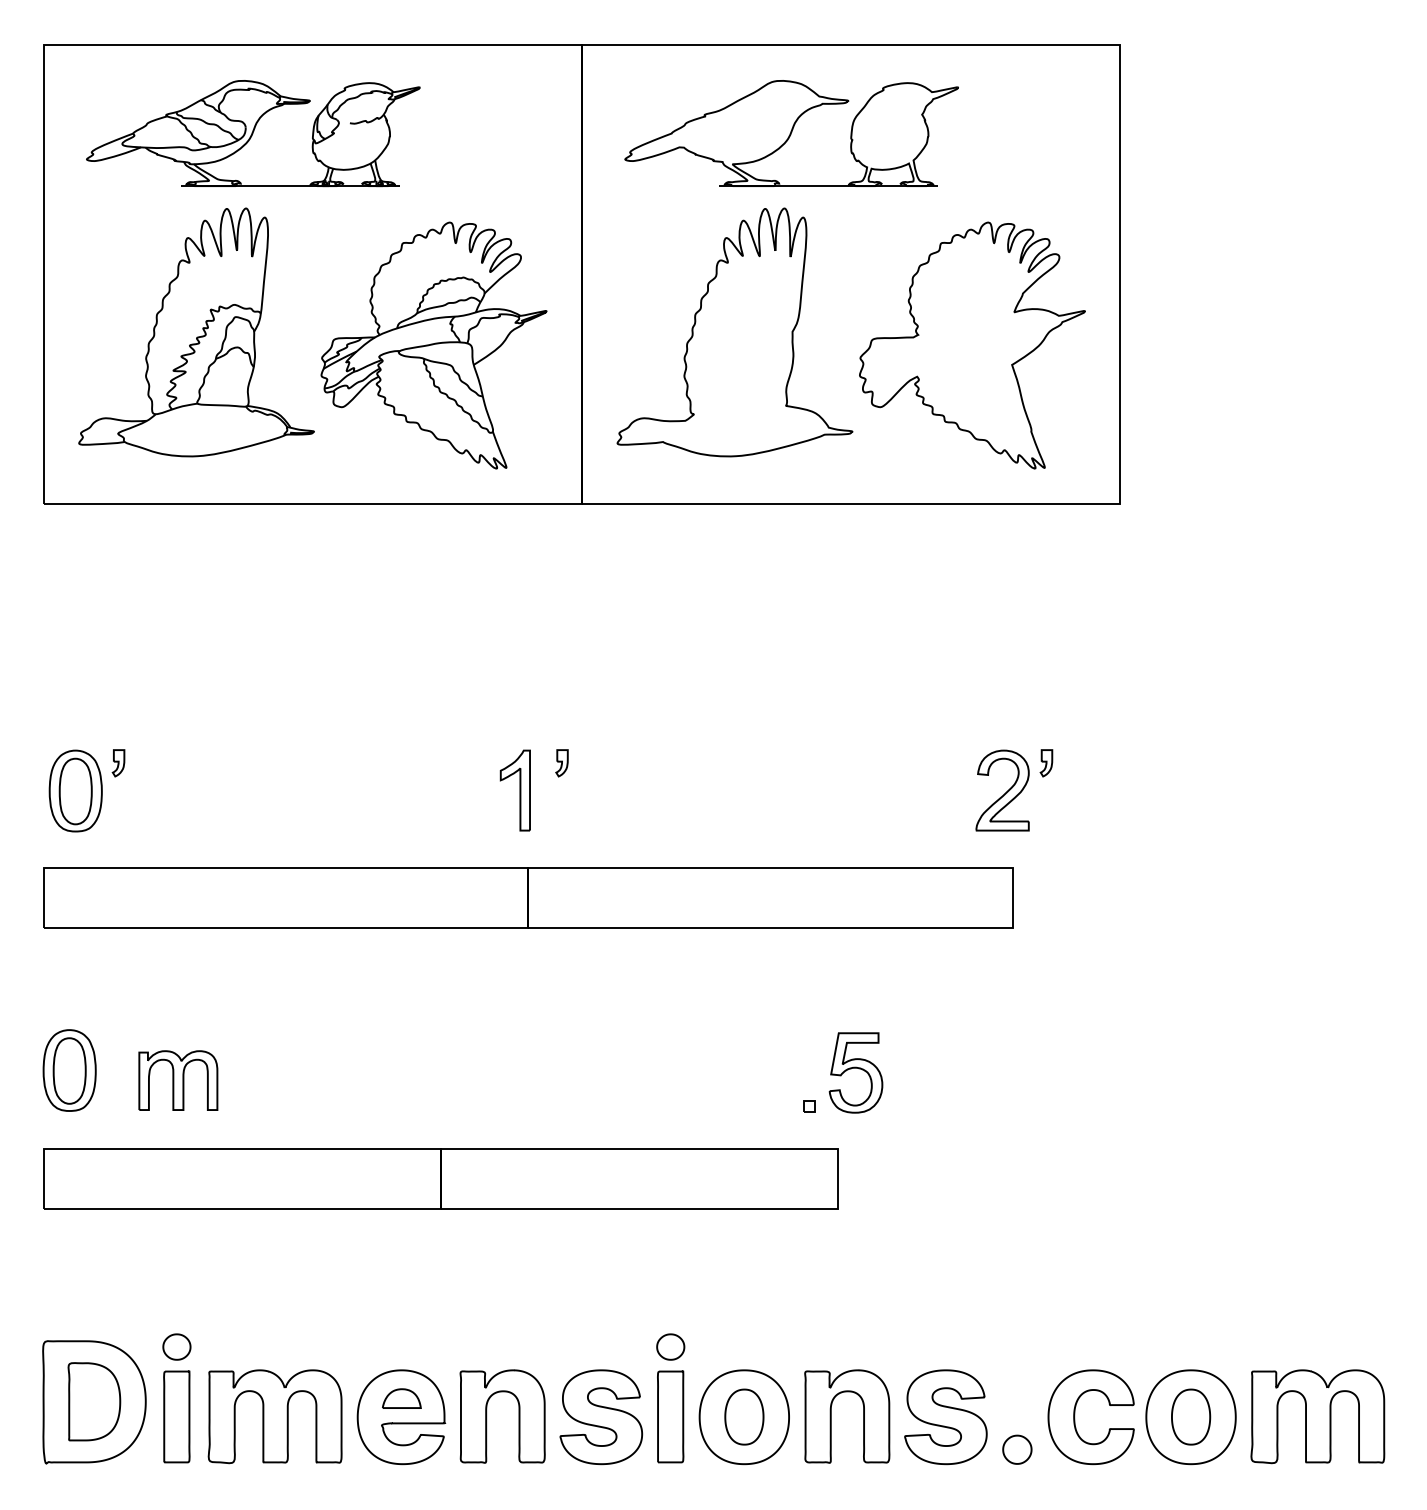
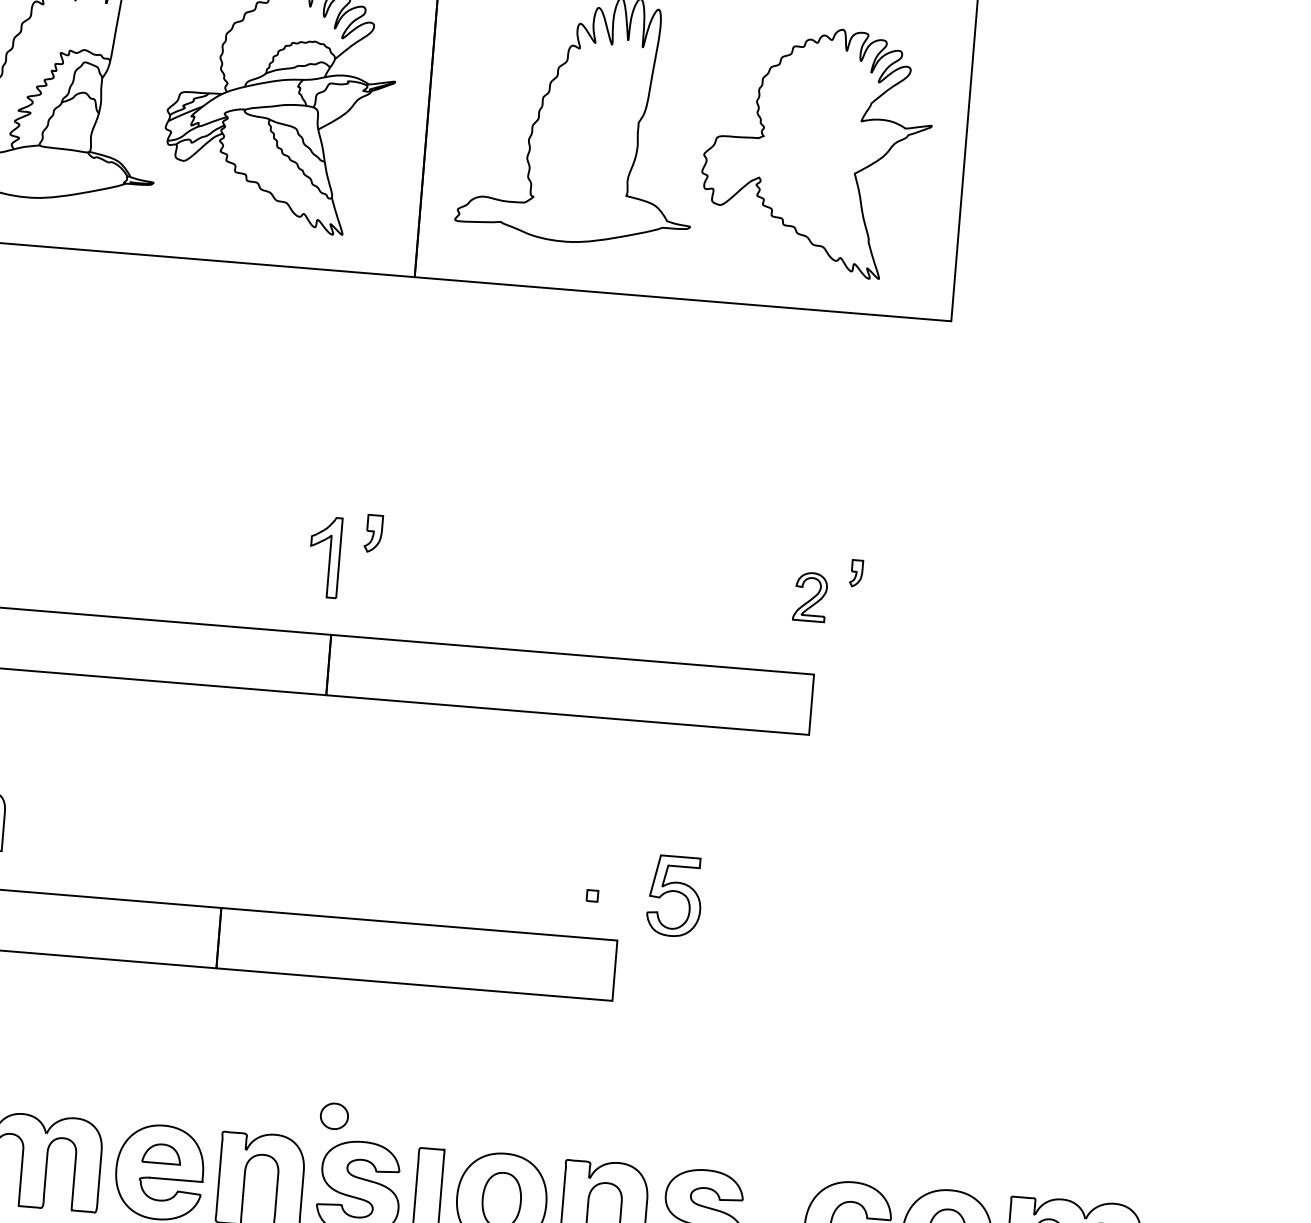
part: (561, 763) -> (373, 533), size x1.4
part: (1002, 790) -> (810, 597), size x0.6
part: (855, 1072) -> (674, 895), moved
part: (670, 1346) -> (334, 1115), moved

